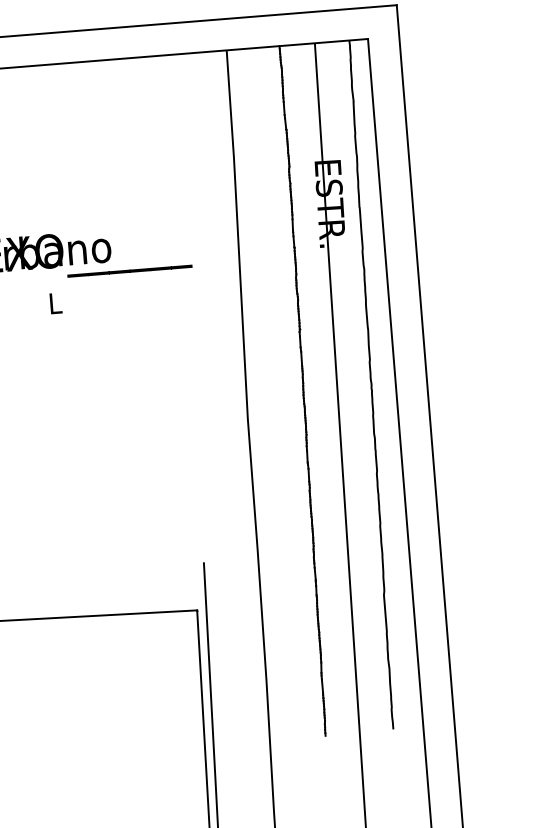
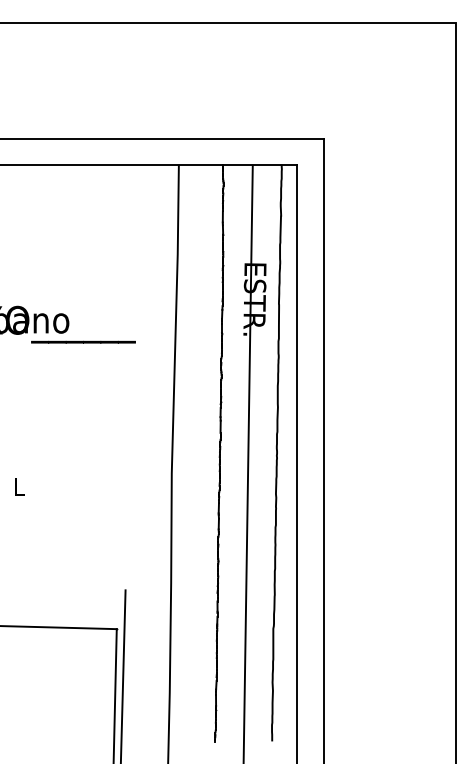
text: (55, 302) -> (19, 486), moved

